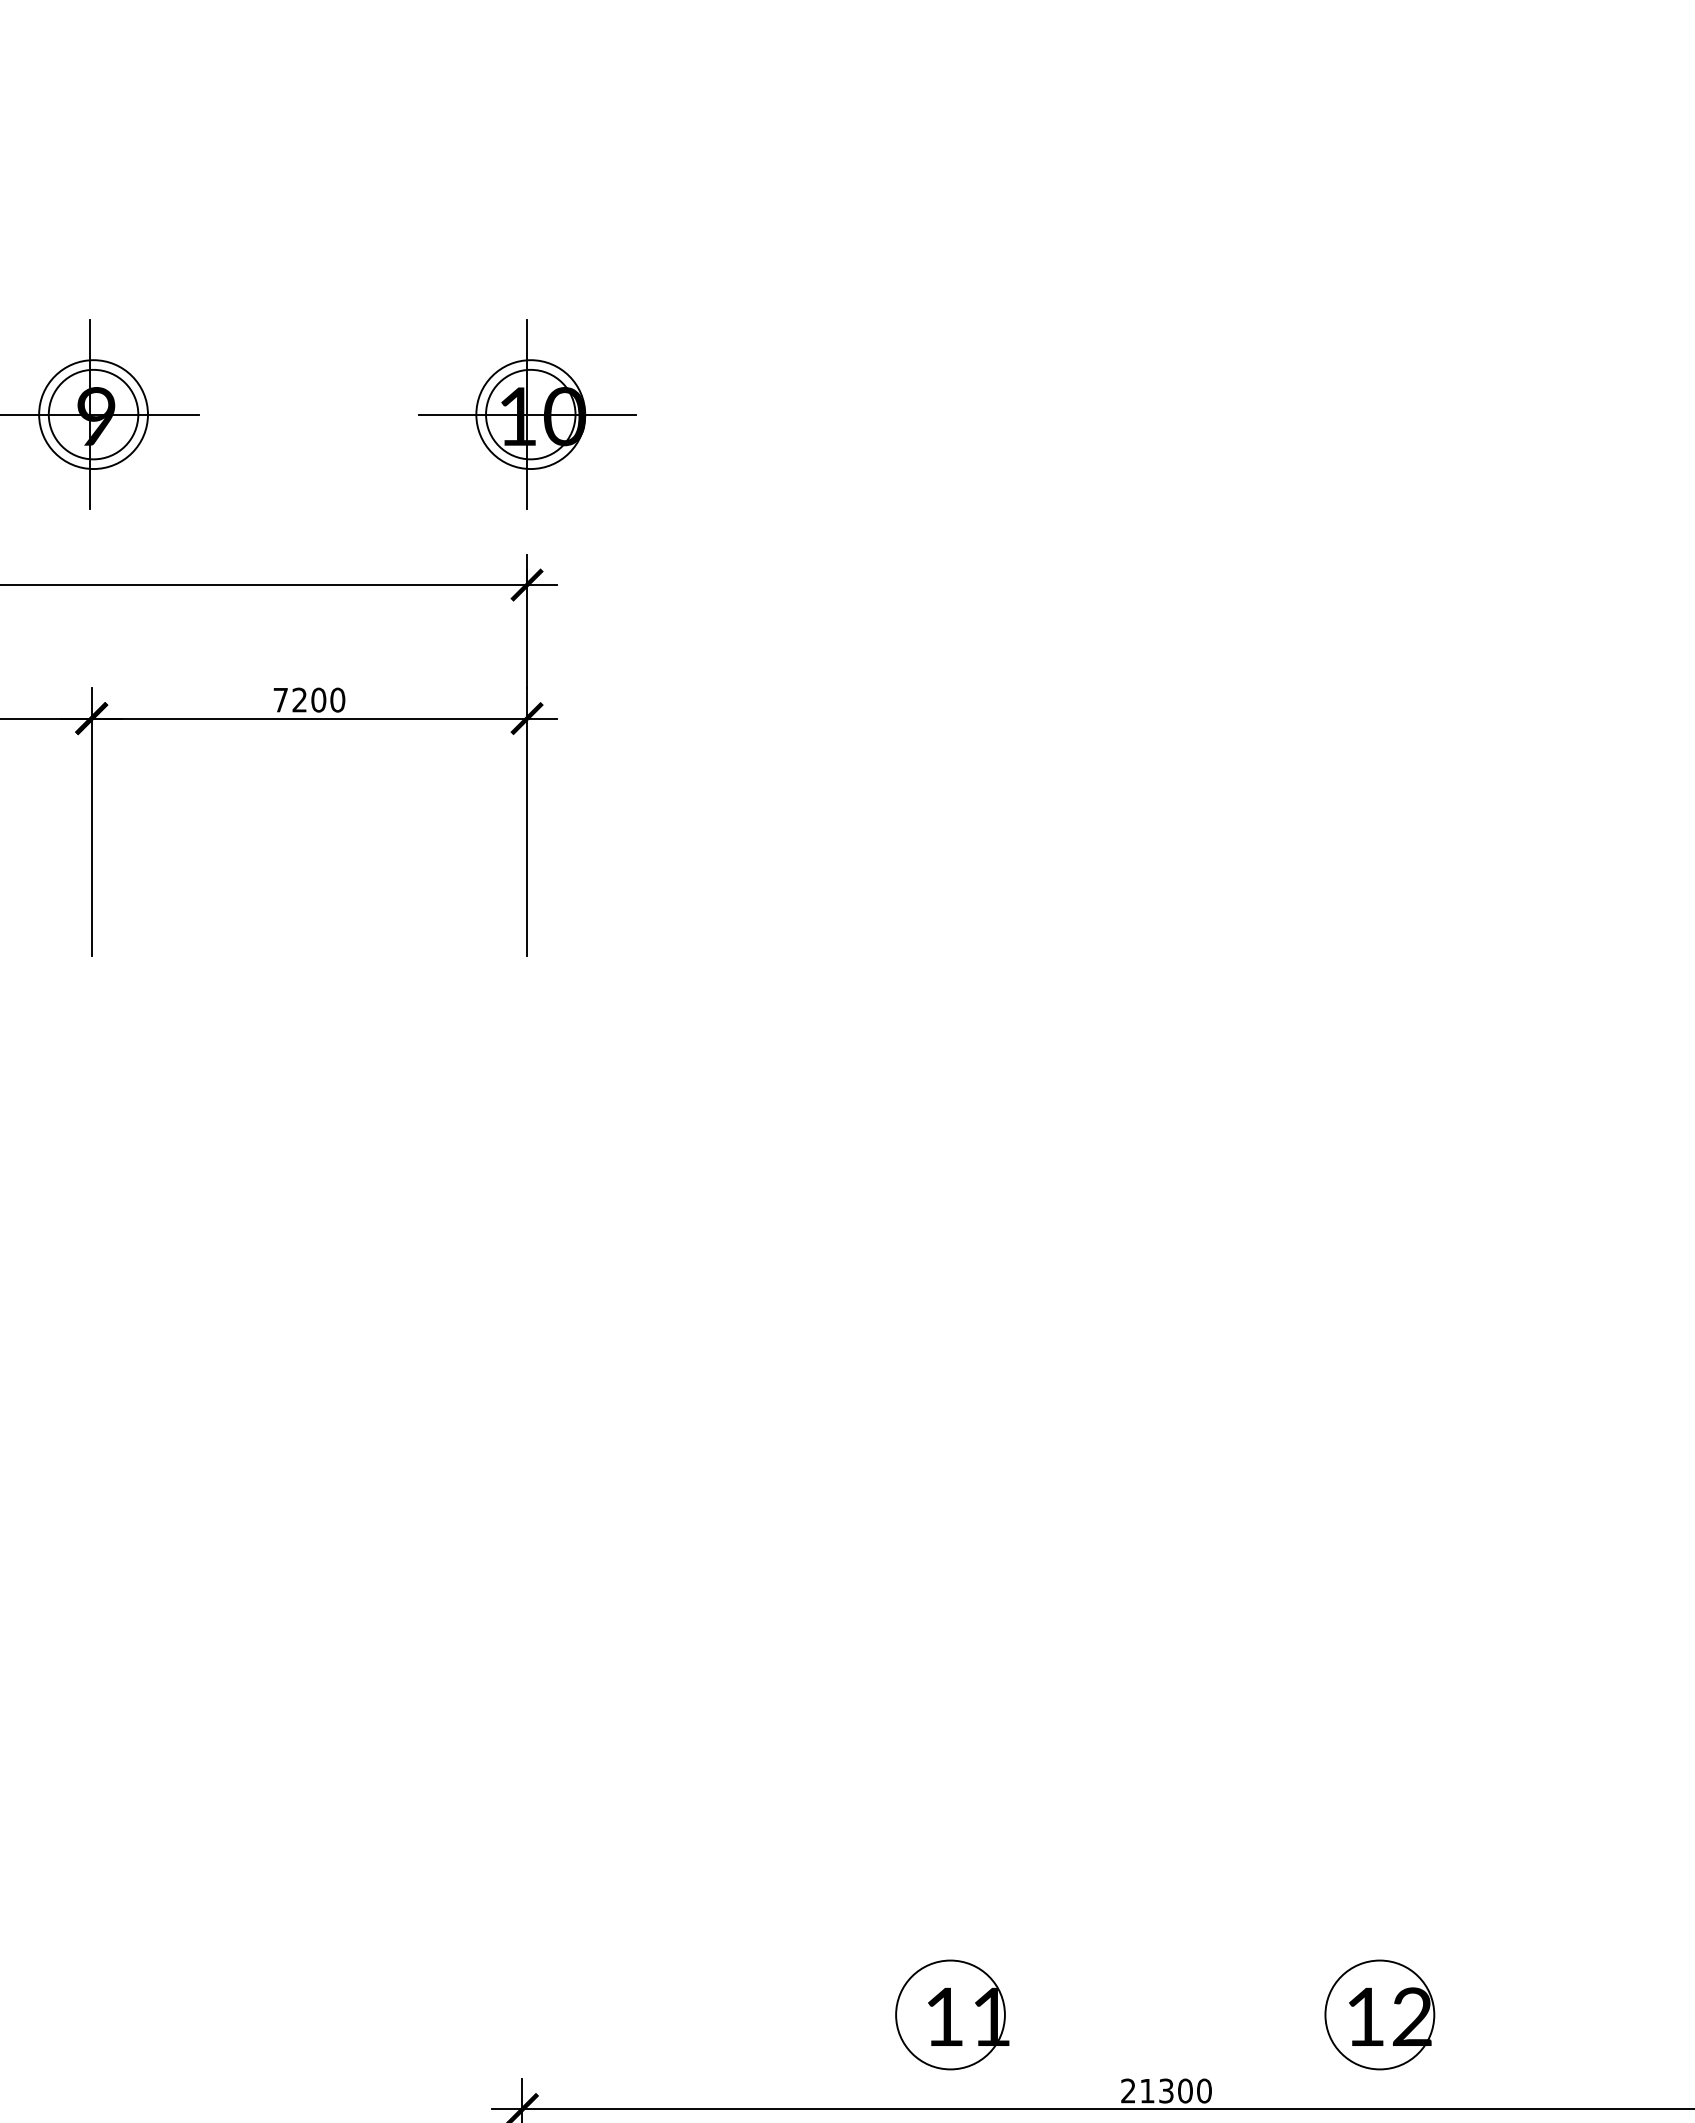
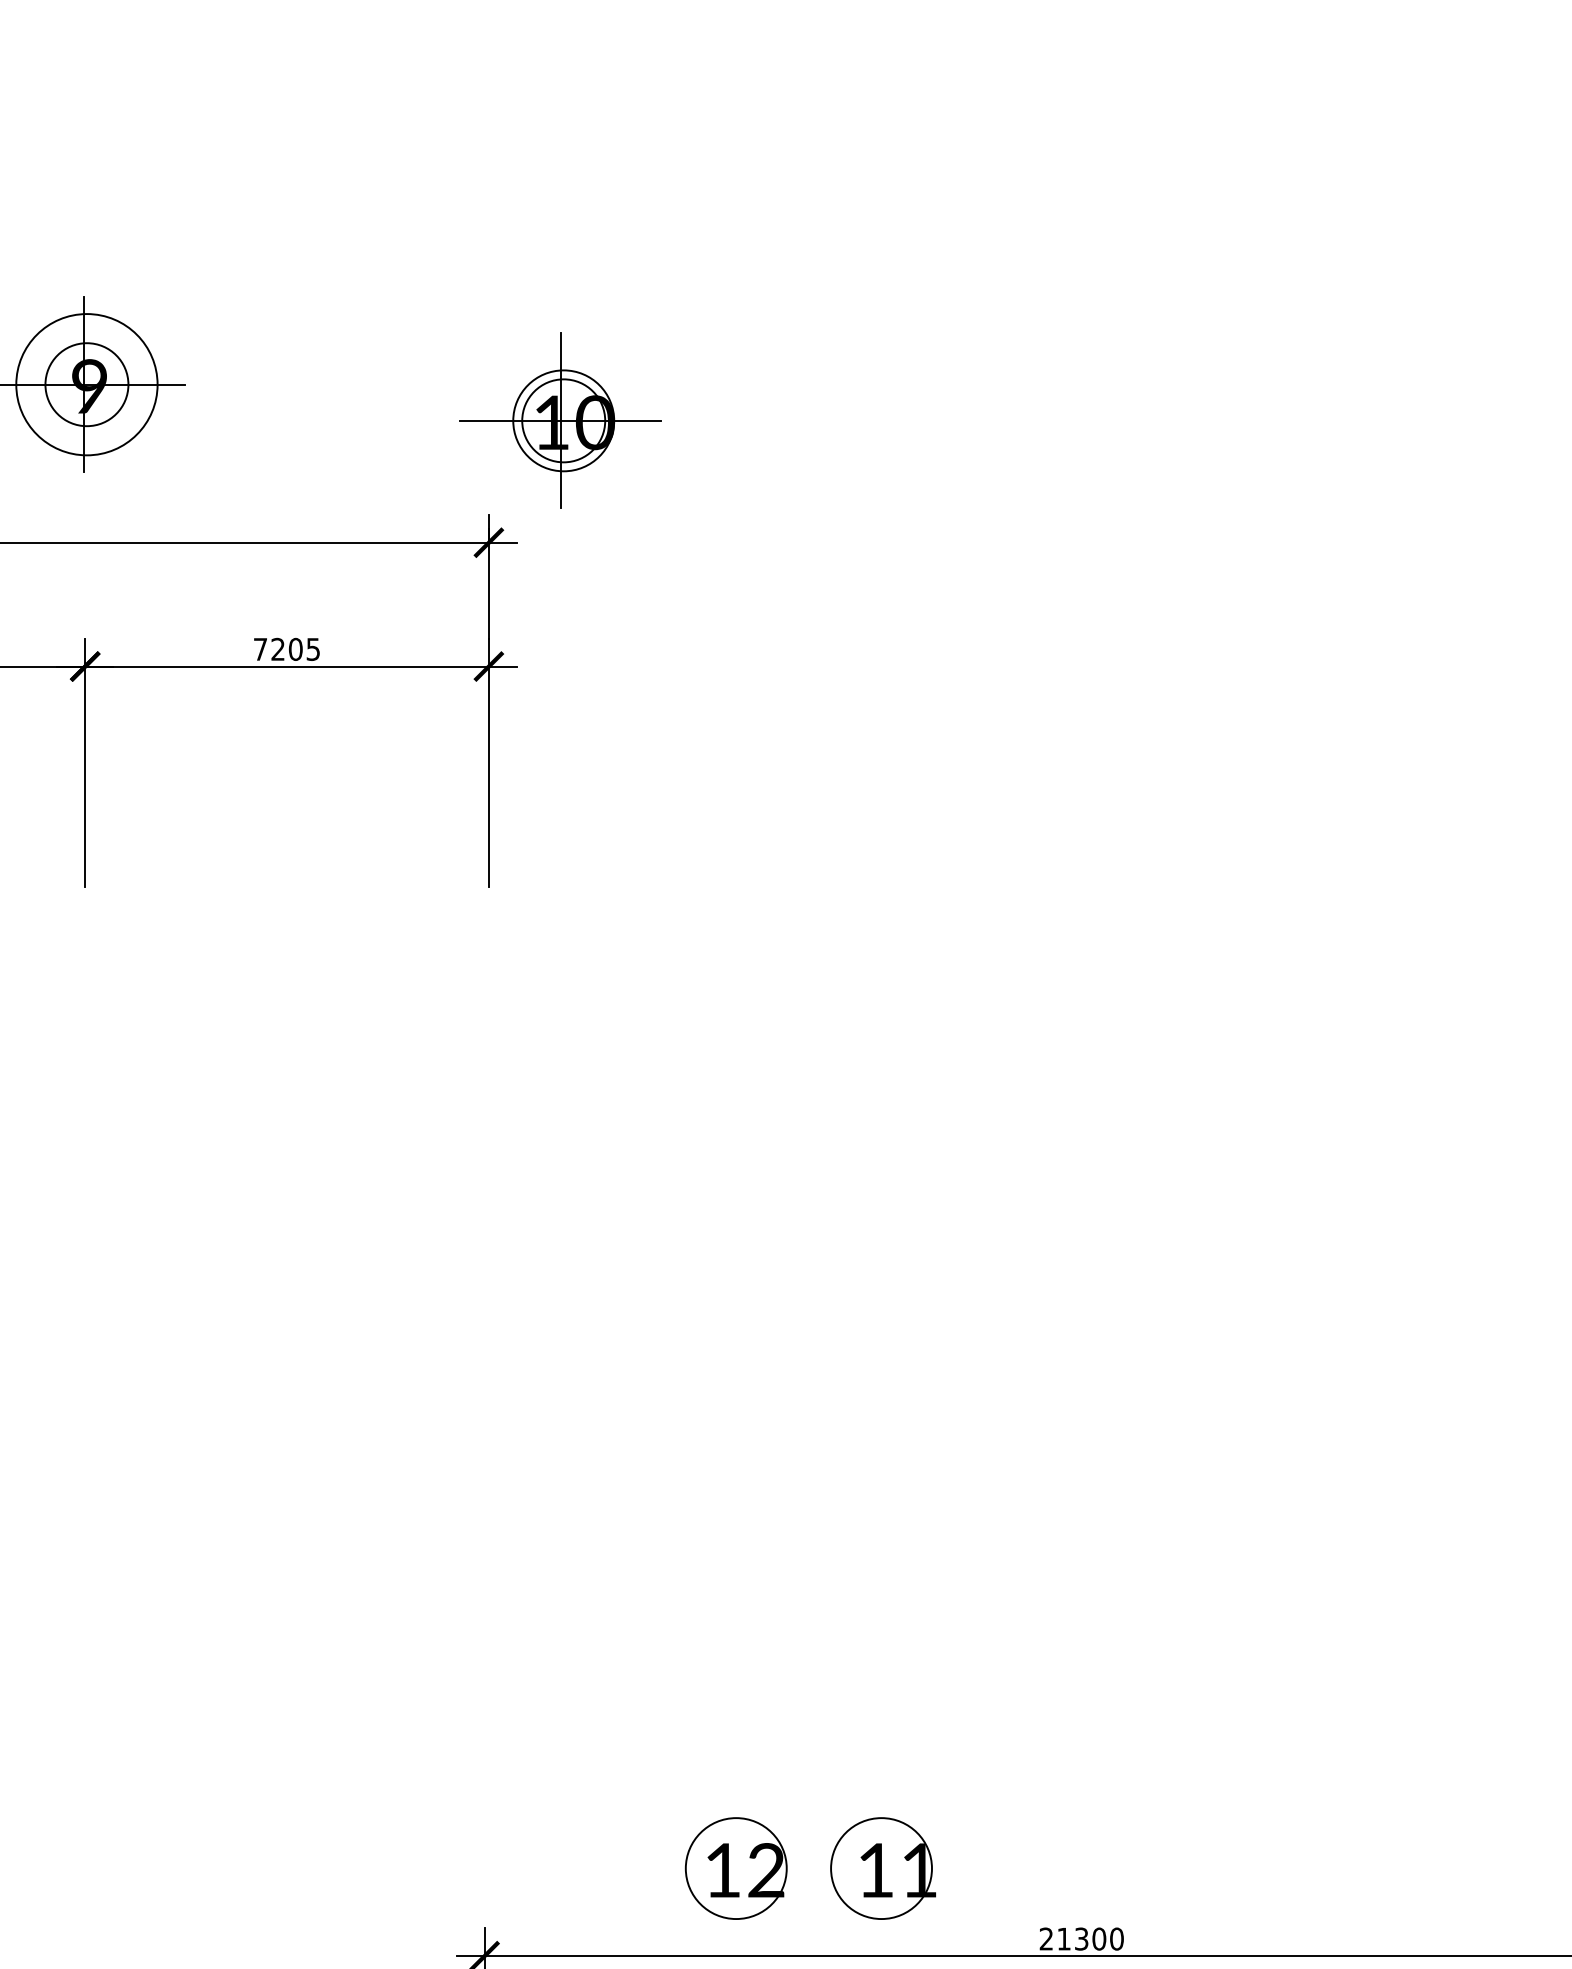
circle: (93, 414) -> (86, 384), size x1.4
part: (527, 414) -> (560, 420), moved
text: (337, 699) -> (313, 648), 7200 -> 7205
part: (1379, 2014) -> (735, 1868), moved

